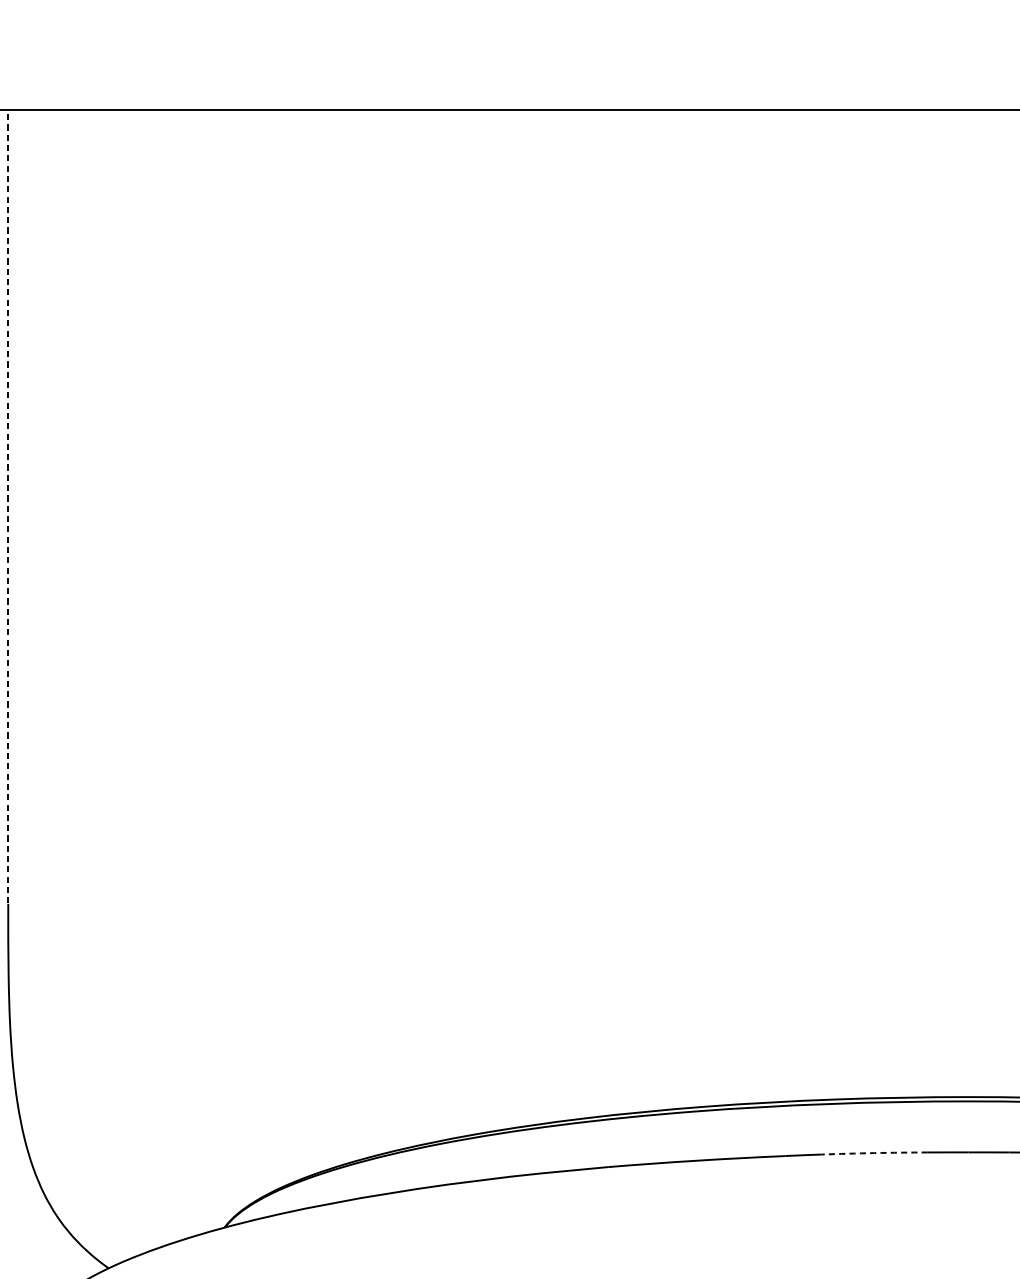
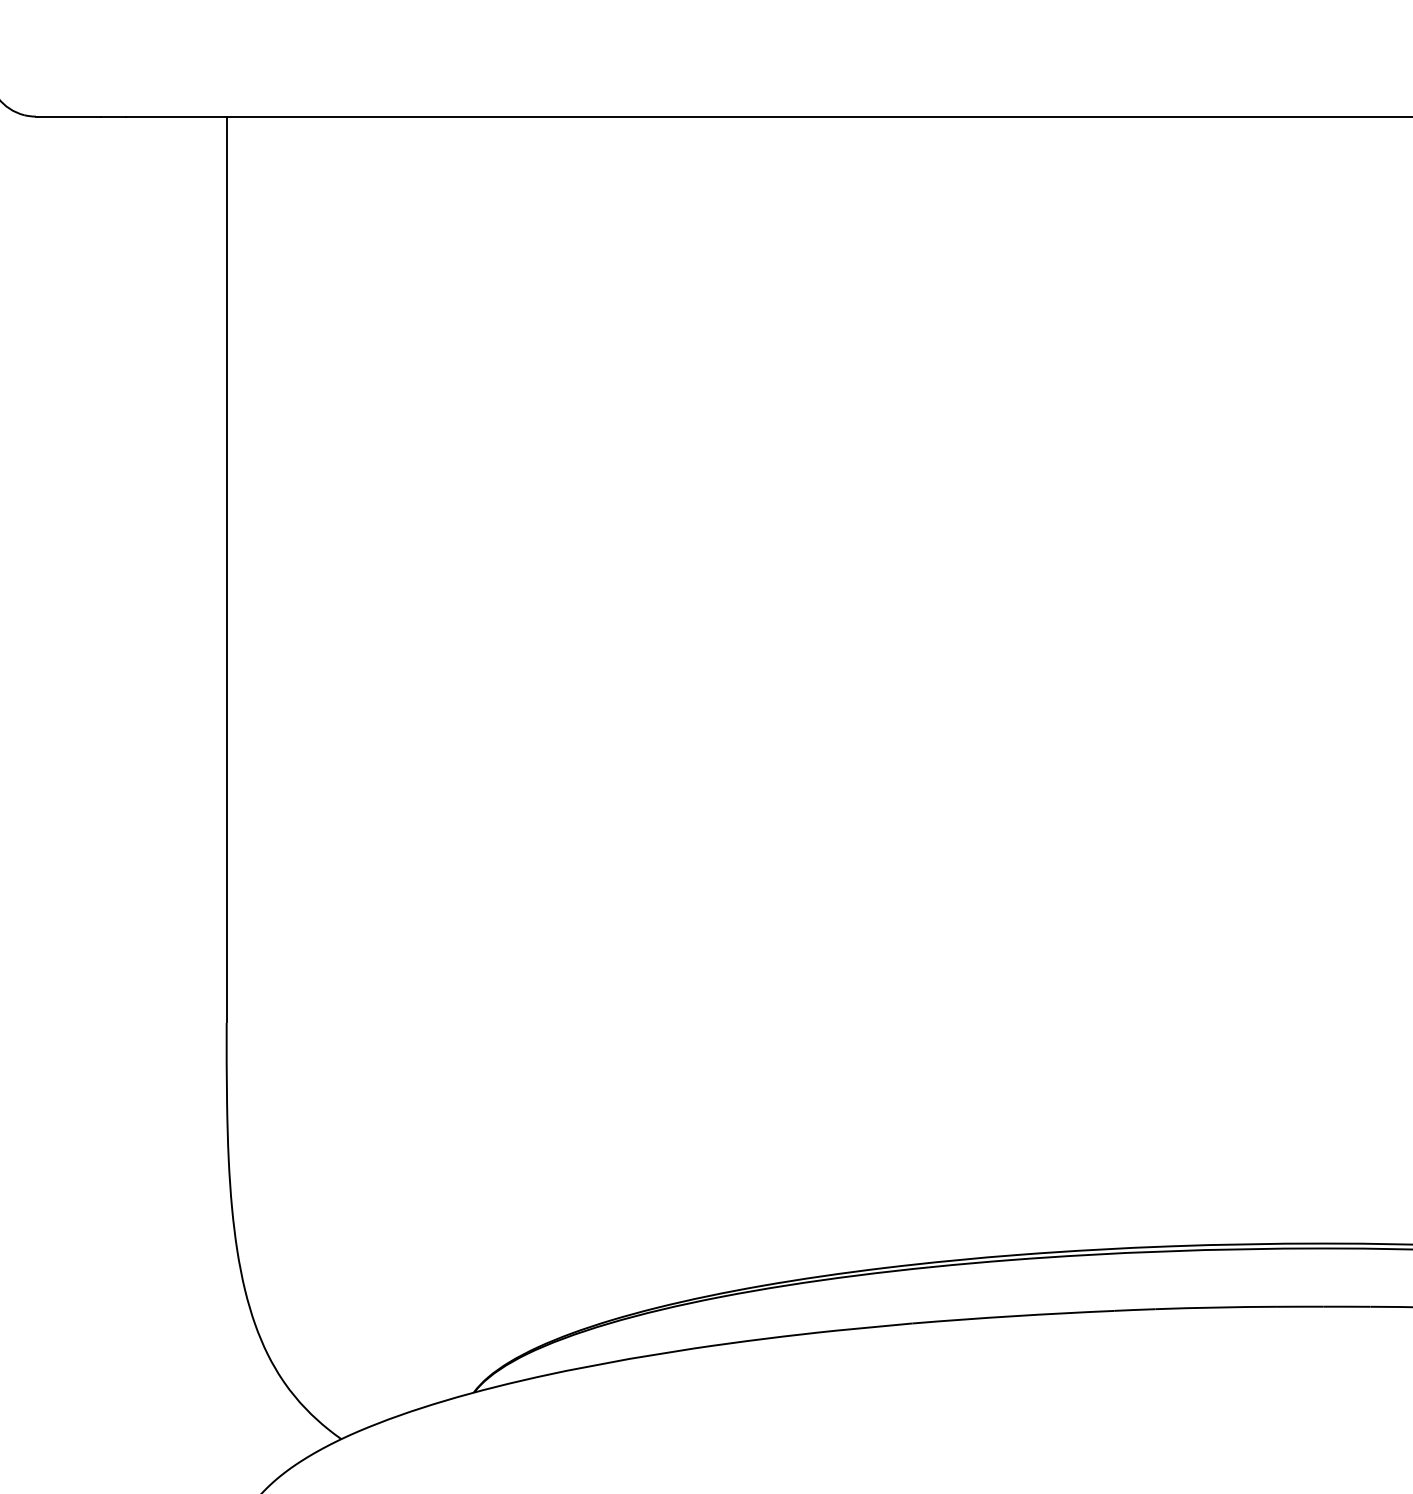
line: (8, 506) -> (226, 569), dashed -> solid
arc: (874, 1153) -> (1216, 1307), dashed -> solid

